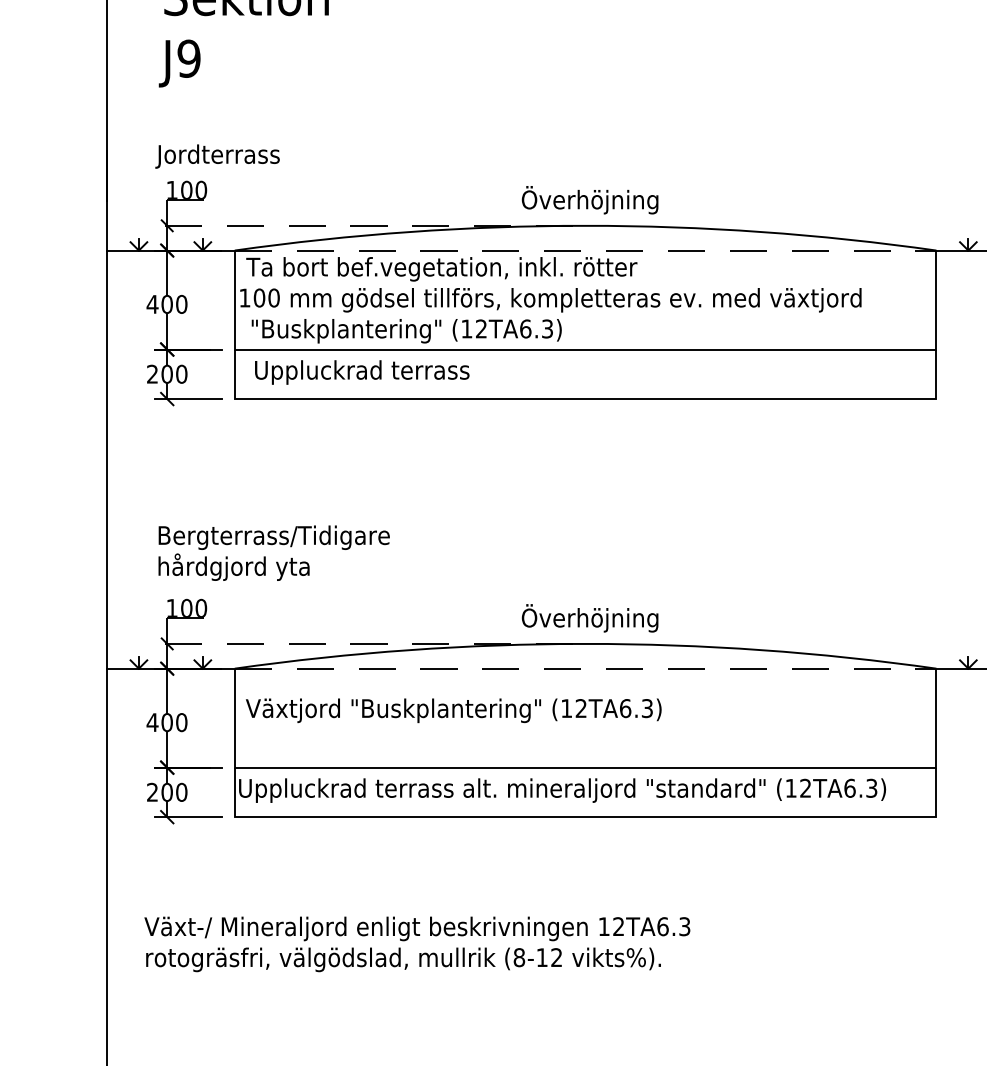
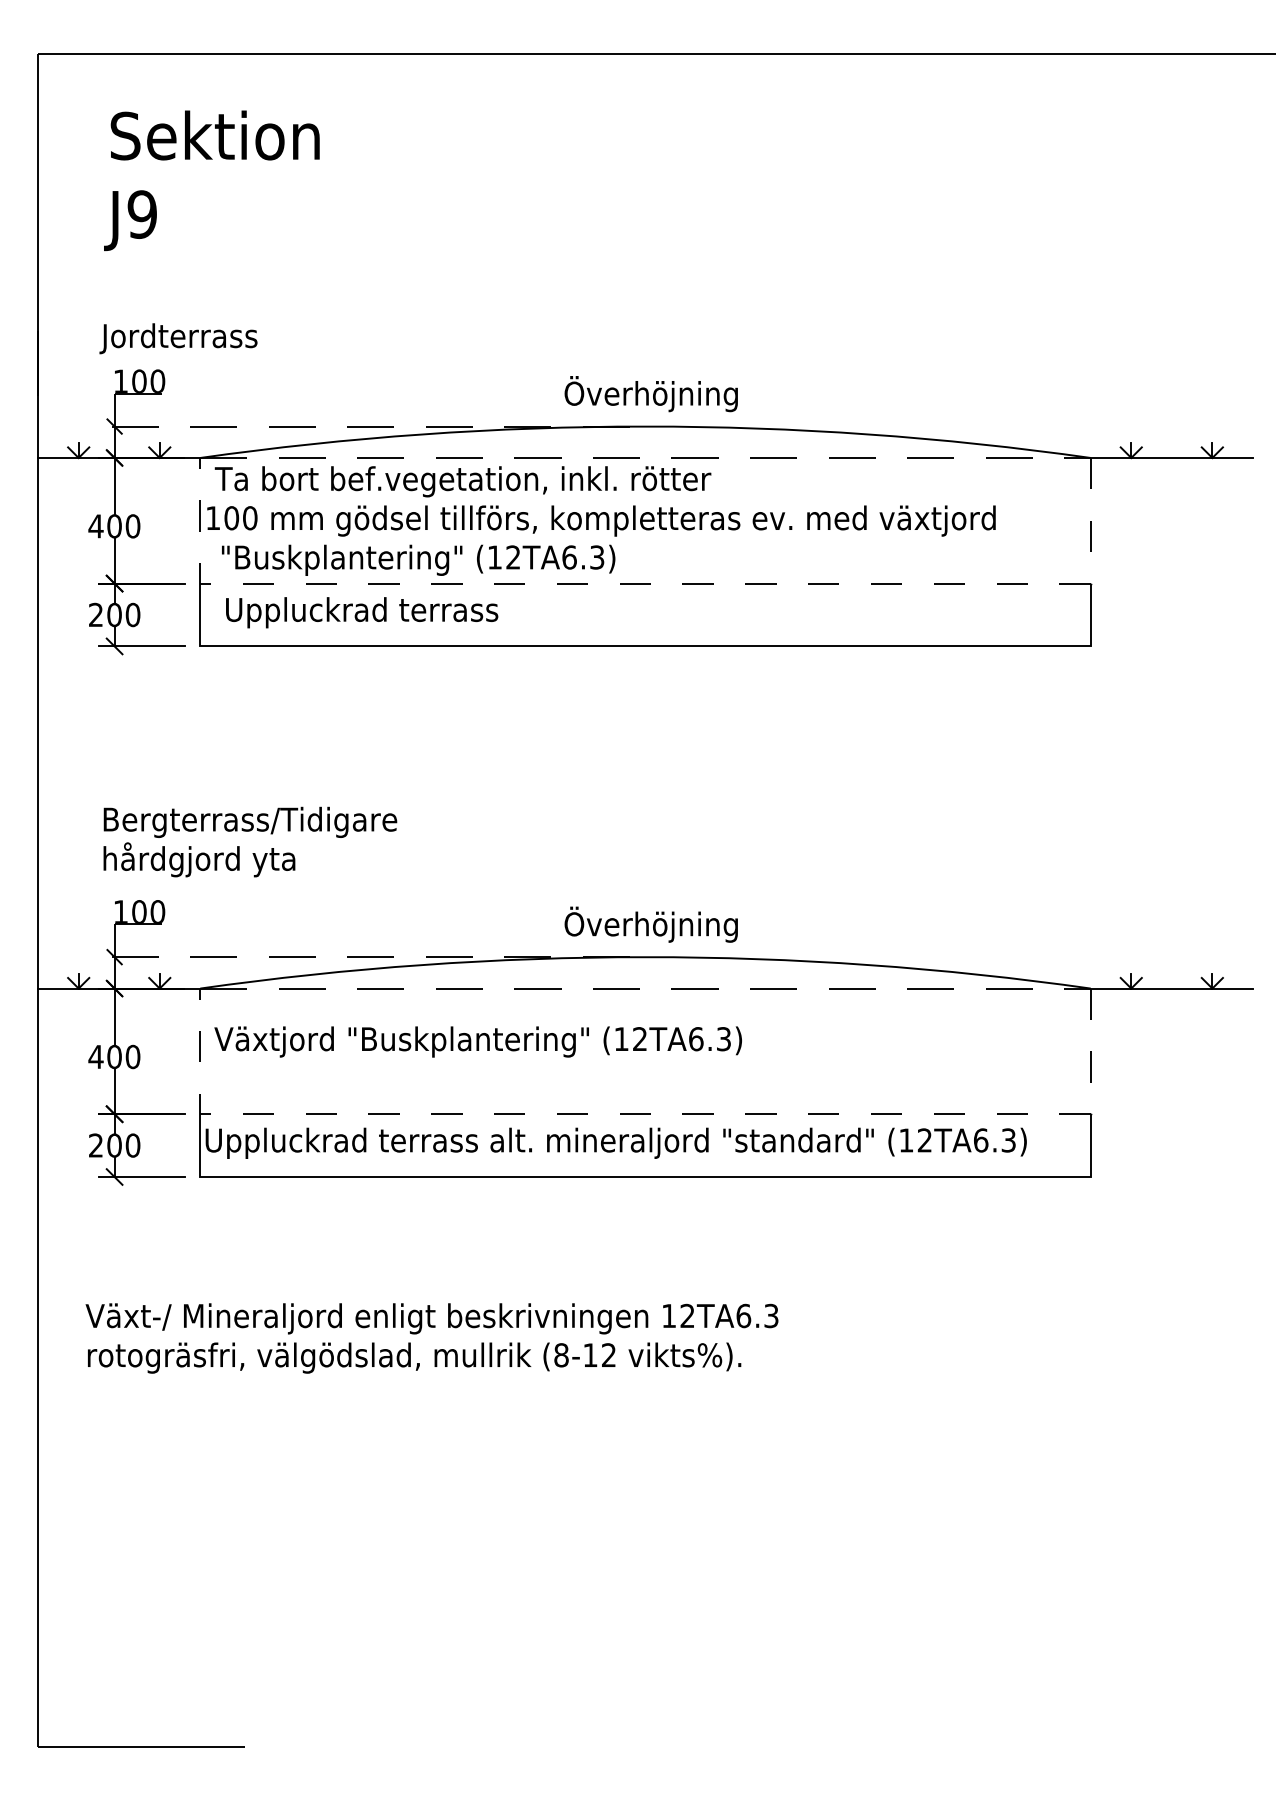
line: (585, 349) -> (645, 583), solid -> dashed
line: (585, 767) -> (645, 1114), solid -> dashed

